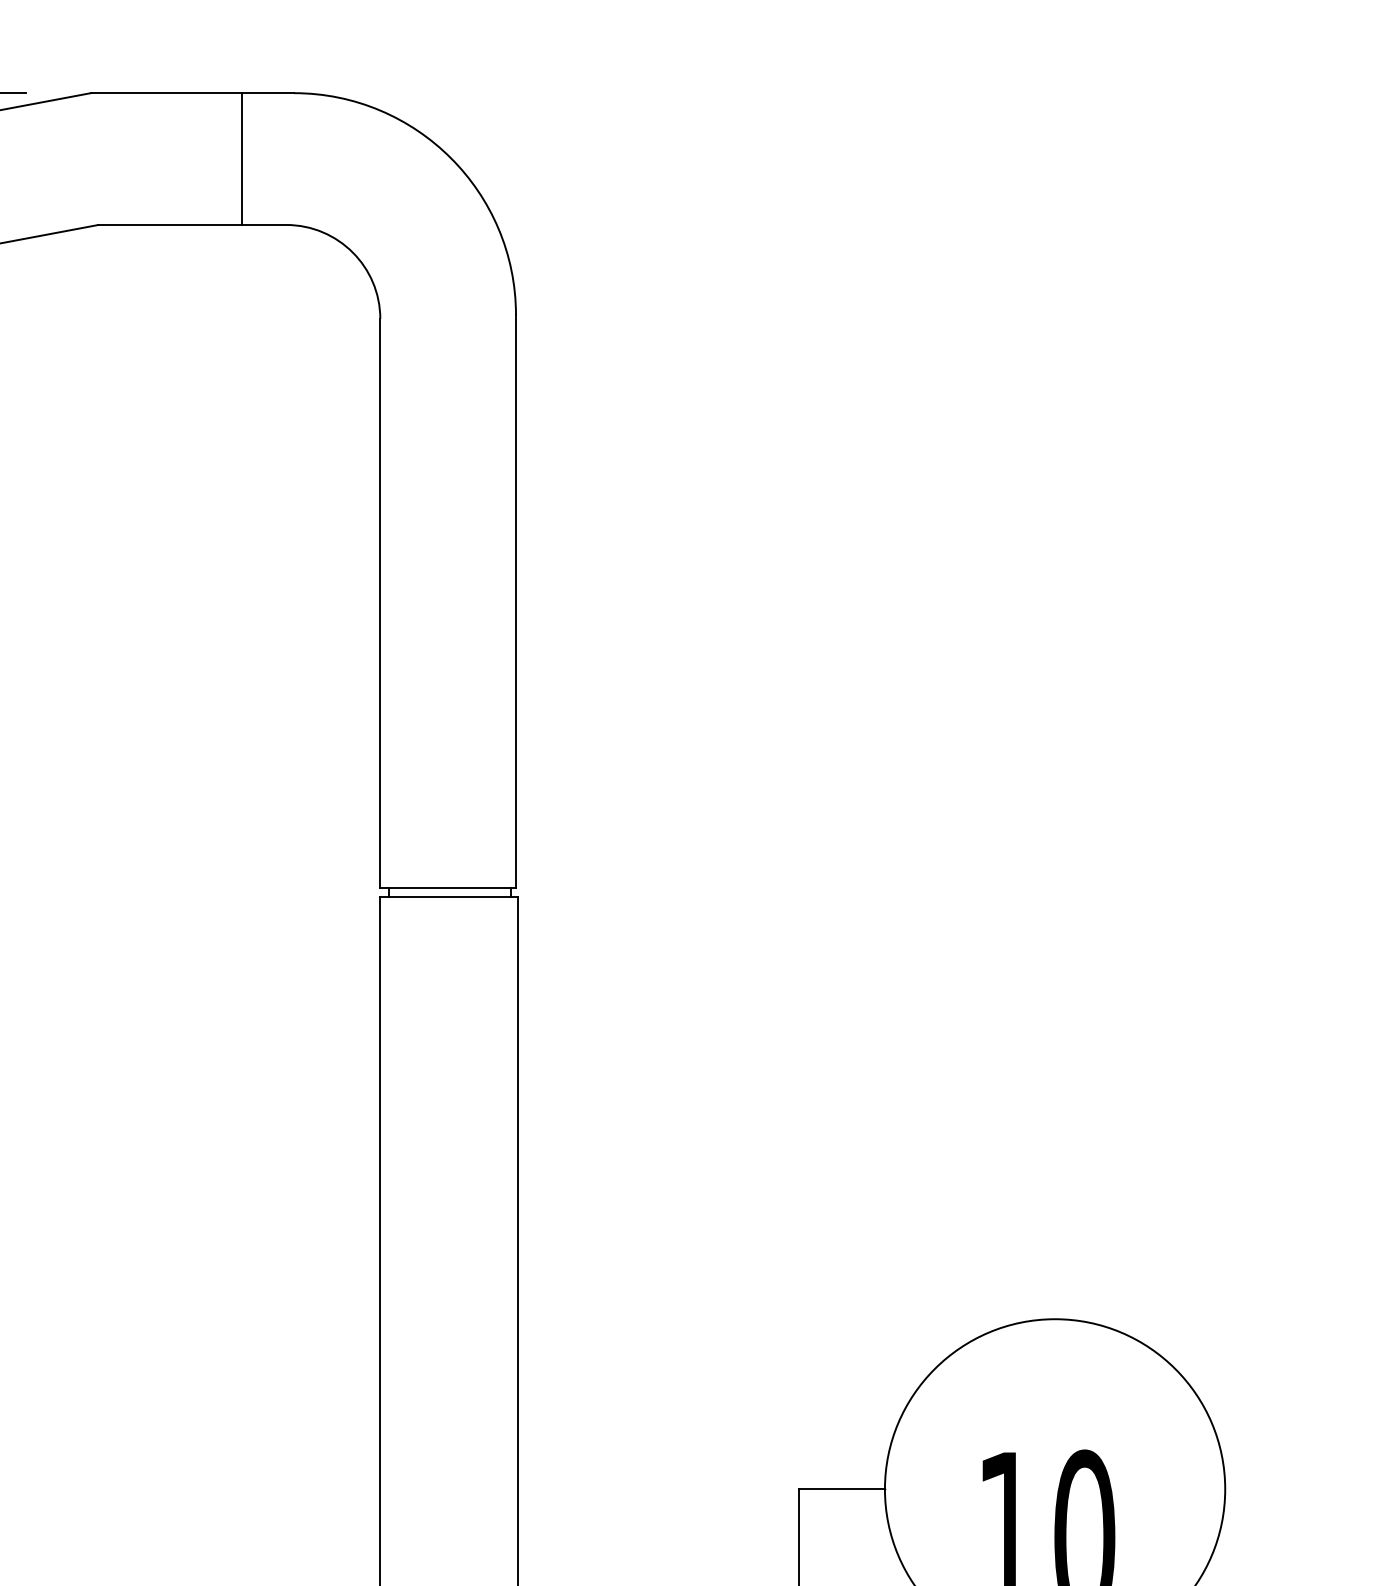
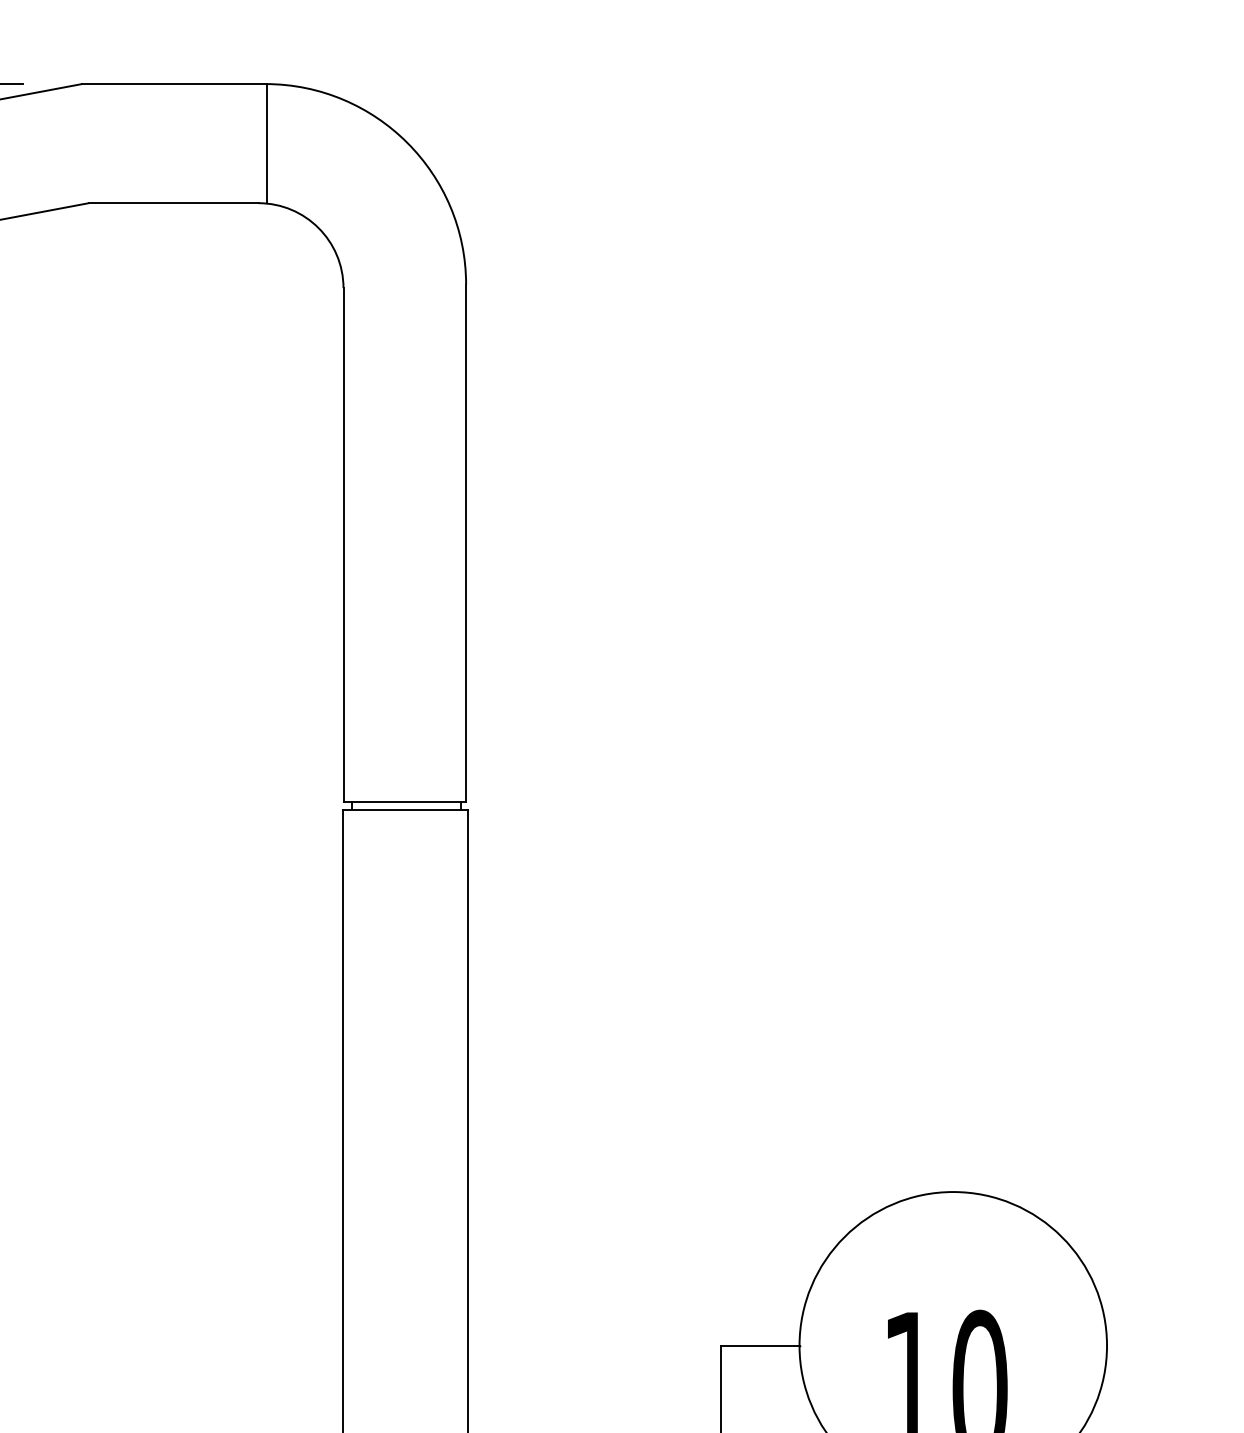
line: (241, 158) -> (266, 143), moved

